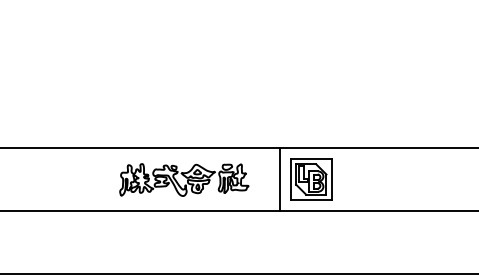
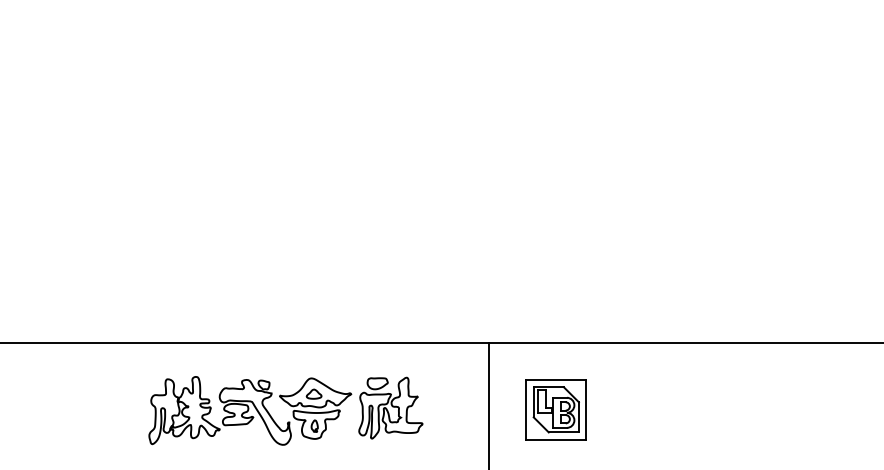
part: (311, 179) -> (556, 409), size x0.7

